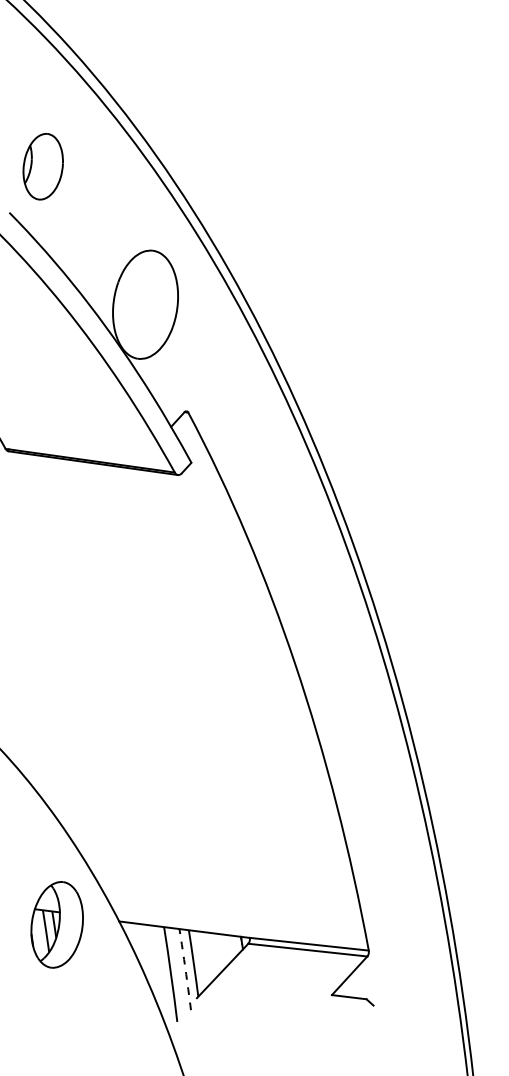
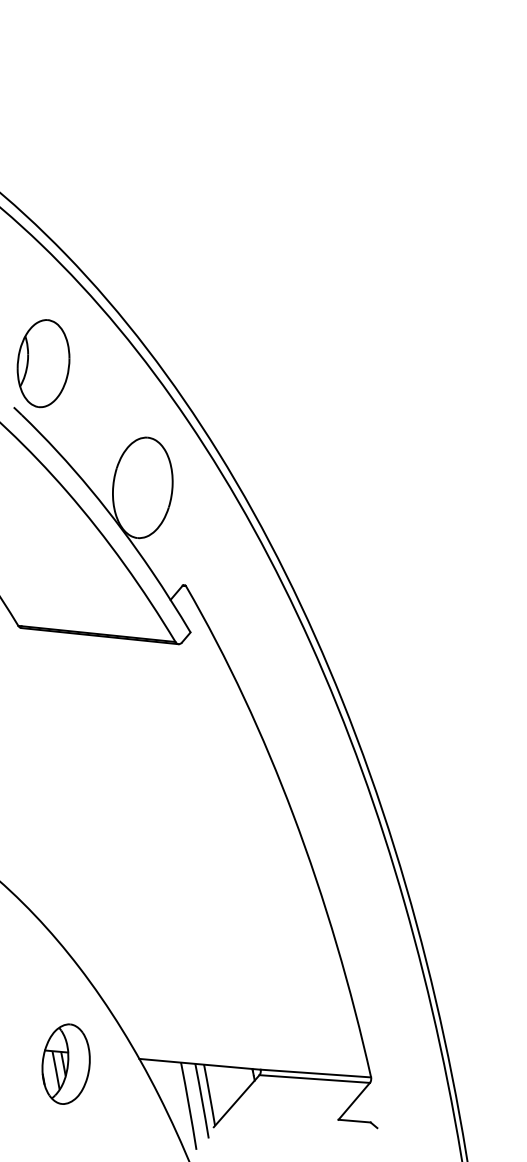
part: (43, 166) -> (43, 363), size x1.43
part: (56, 924) -> (65, 1063), moved
arc: (185, 969) -> (202, 1101), dashed -> solid

